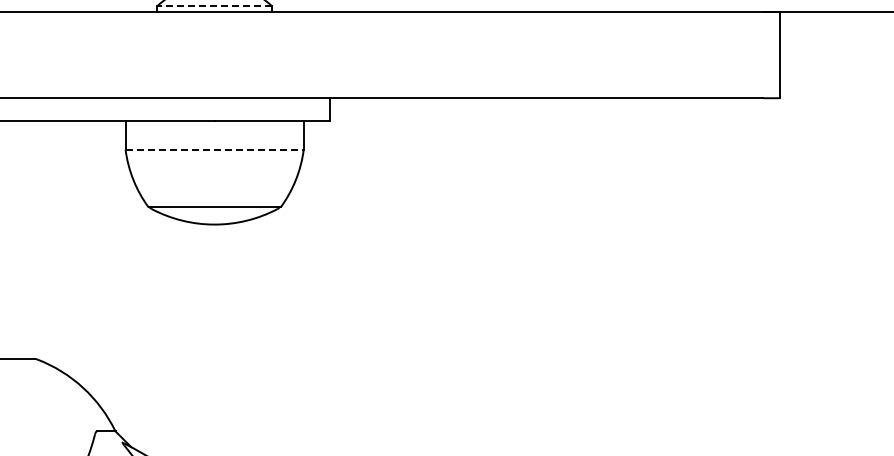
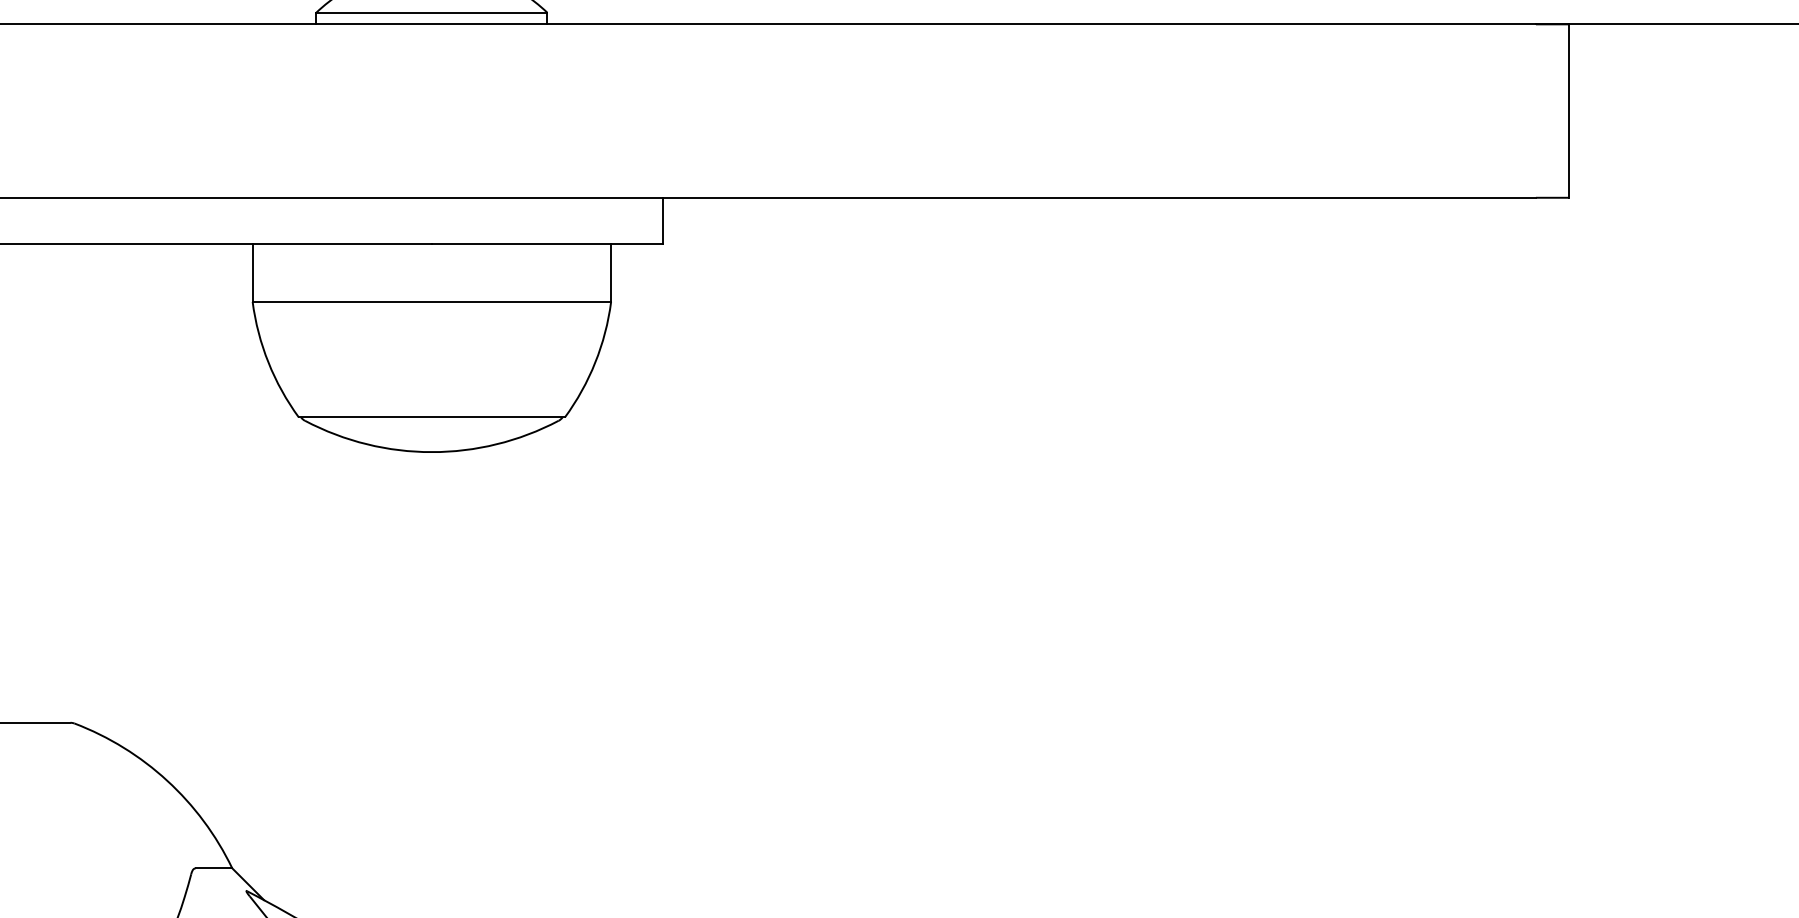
line: (214, 6) -> (431, 13), dashed -> solid
line: (215, 149) -> (433, 301), dashed -> solid

